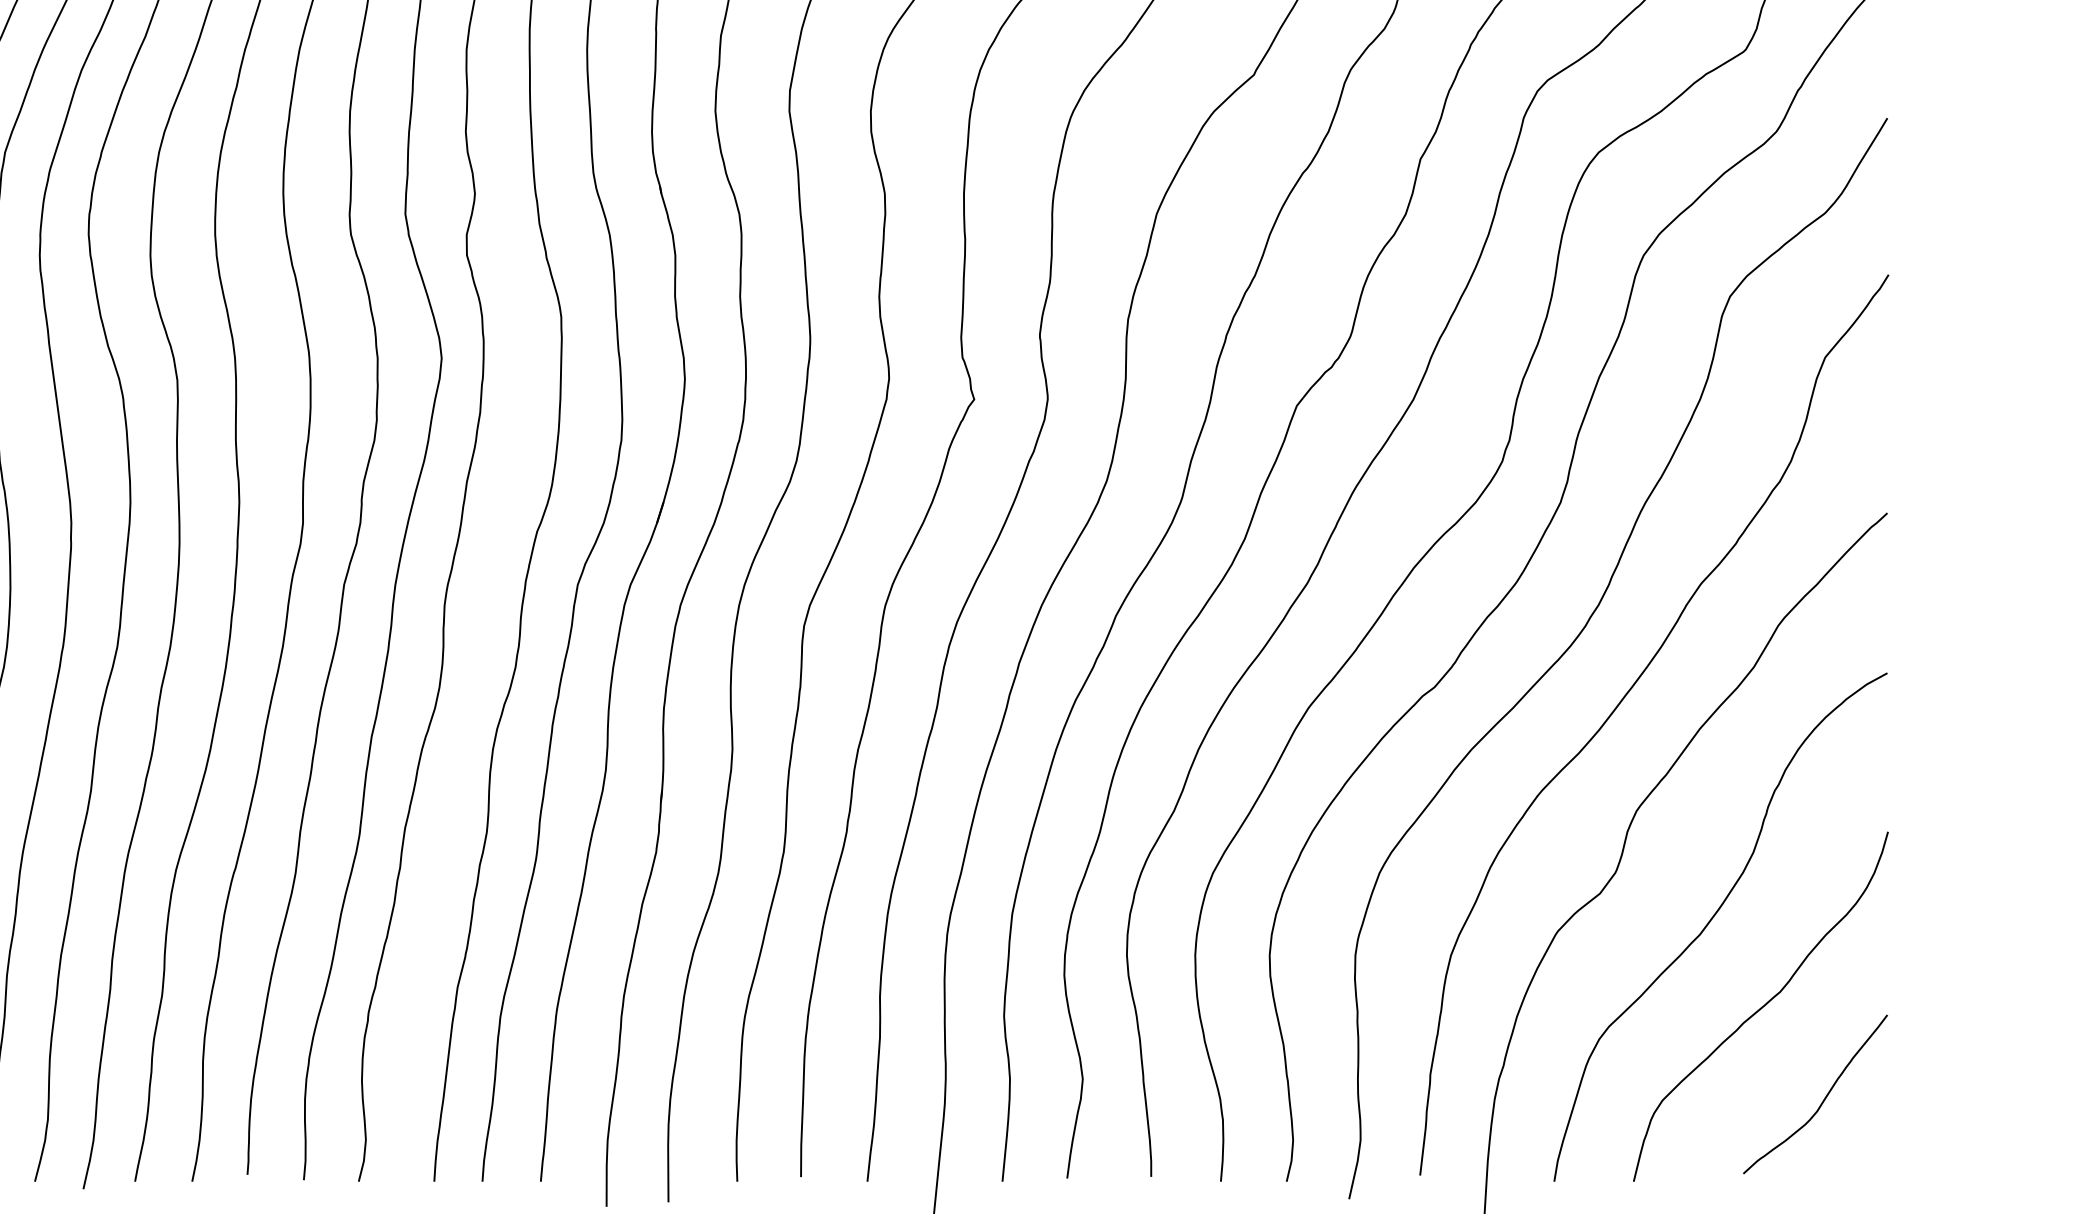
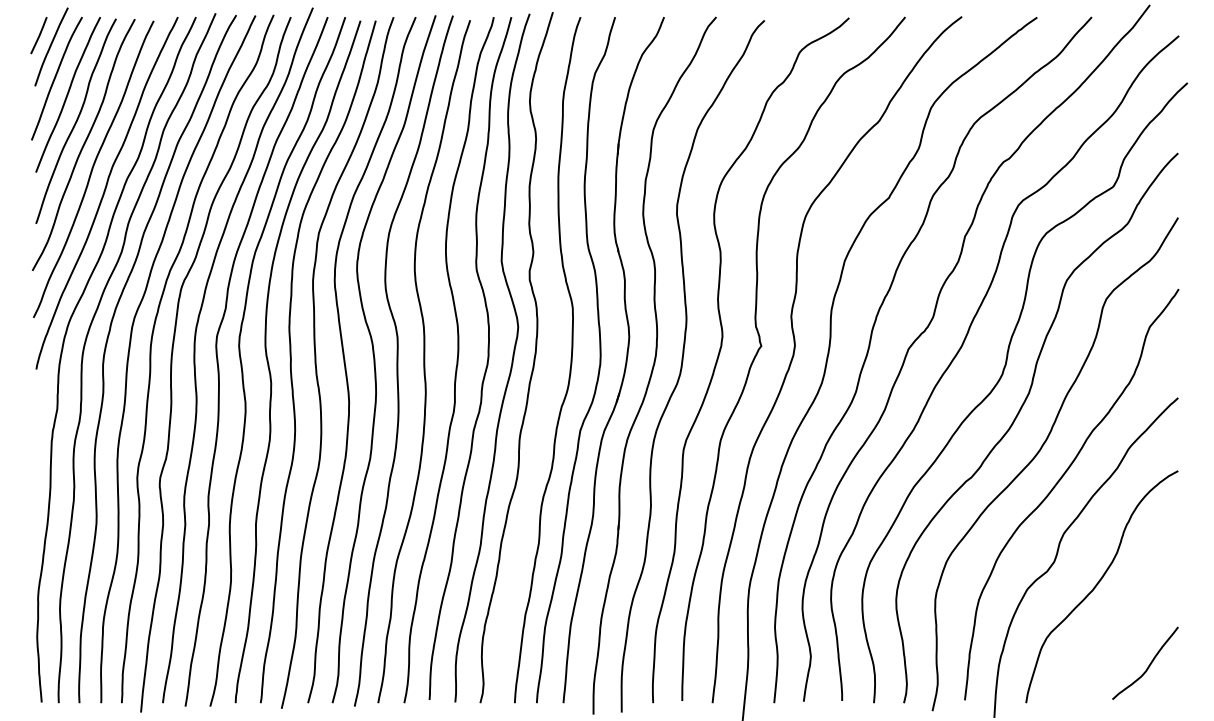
curve: (1760, 1007) -> (1120, 623), removed

